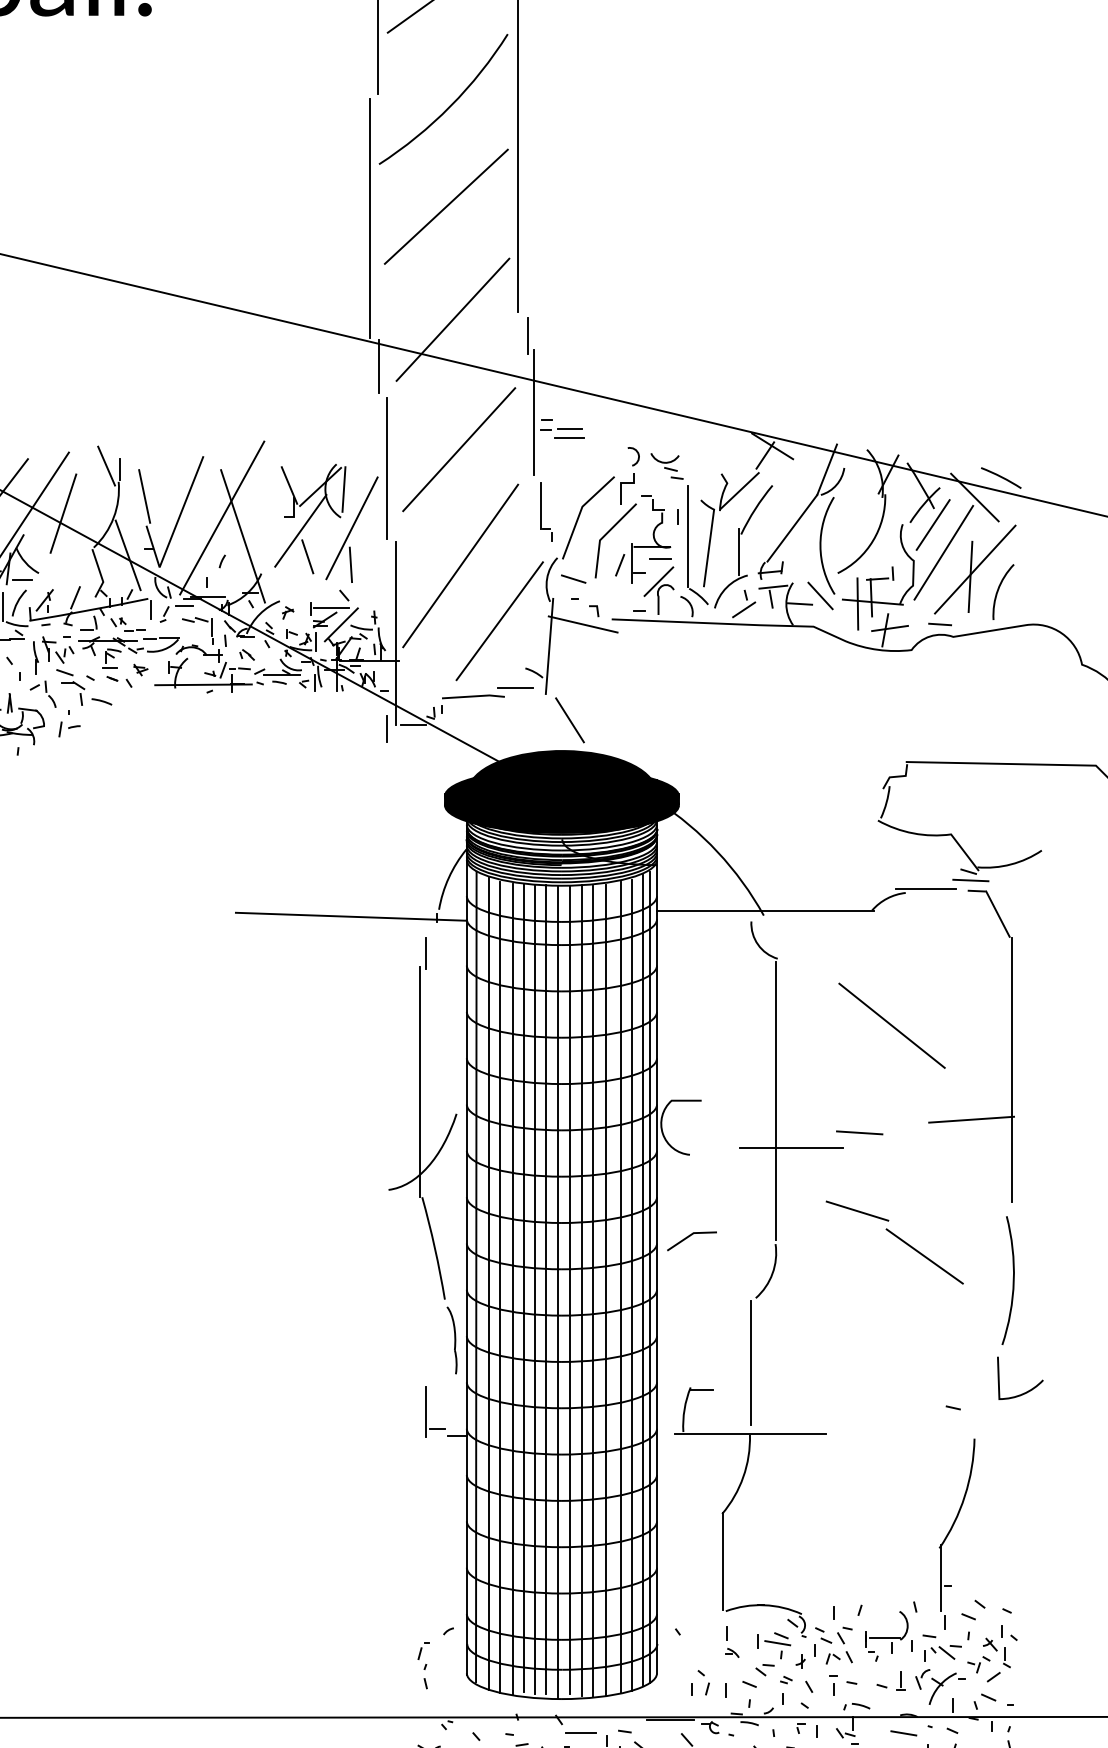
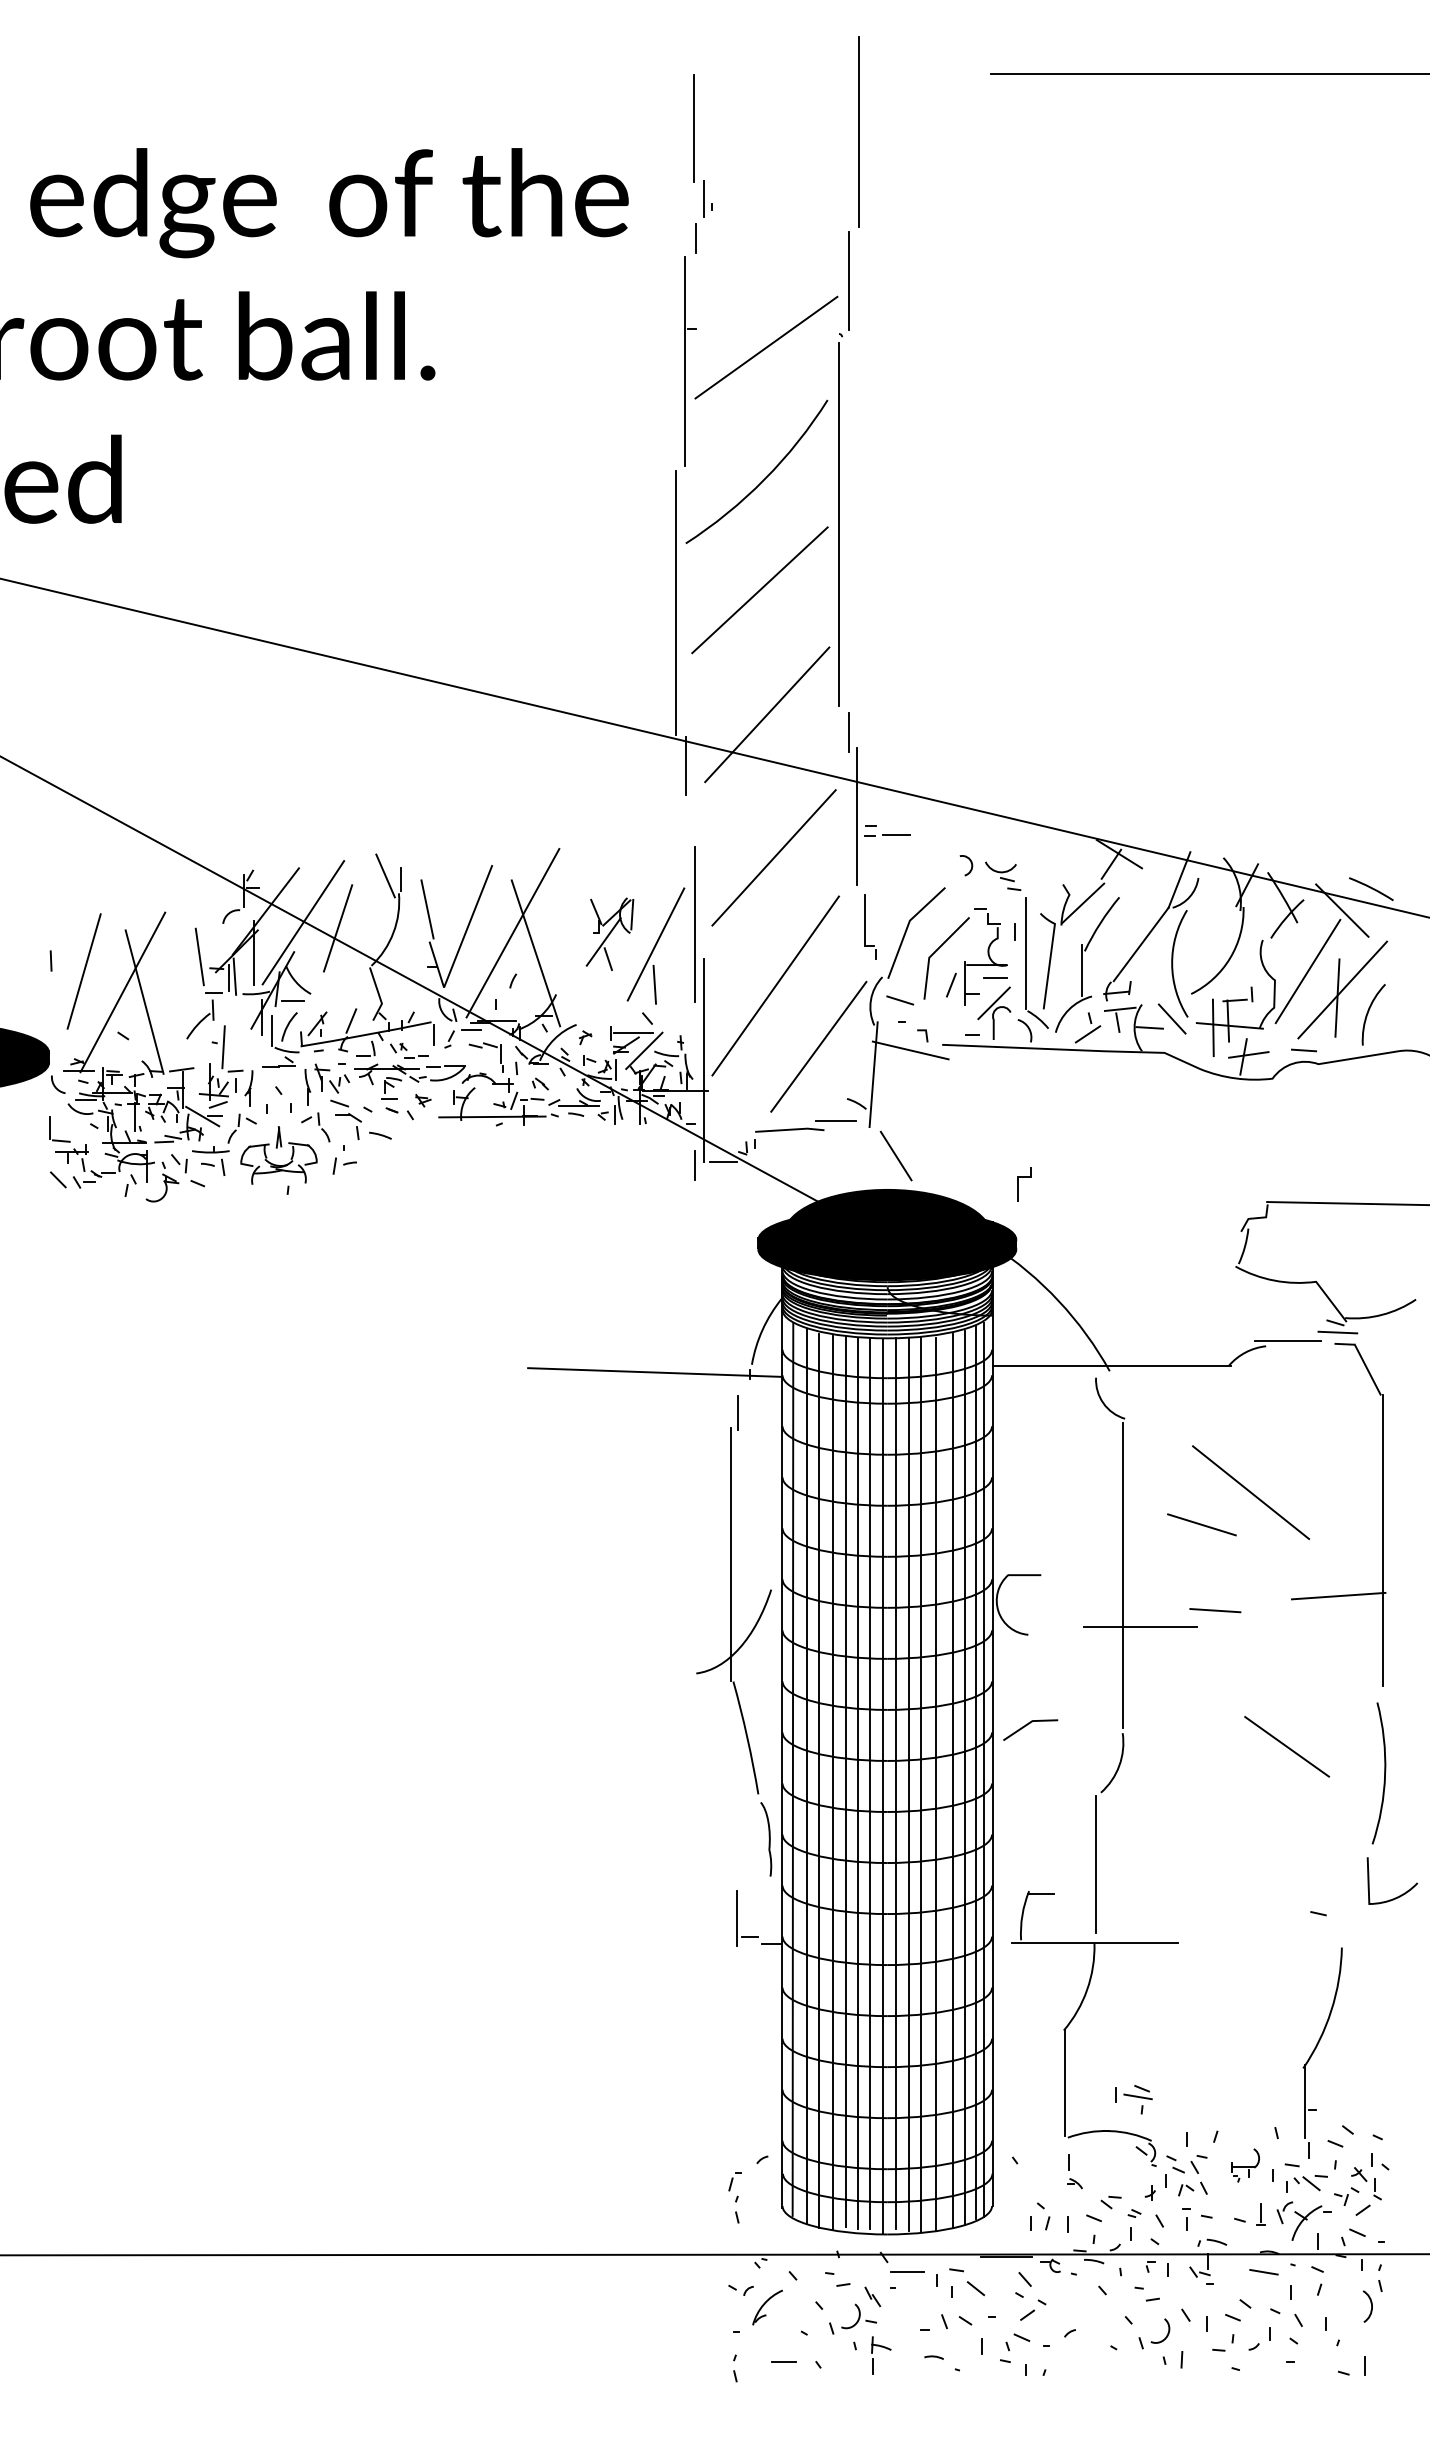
line: (569, 437) -> (895, 844), removed
line: (386, 468) -> (694, 924), moved
line: (622, 489) -> (1018, 1184), moved
part: (309, 518) -> (609, 933), size x0.6
line: (933, 524) -> (1296, 940), removed
line: (128, 555) -> (409, 974), removed
line: (857, 1210) -> (1201, 1524), moved
part: (887, 1636) -> (1245, 2165), size x0.6
part: (773, 1645) -> (1133, 2099), moved

